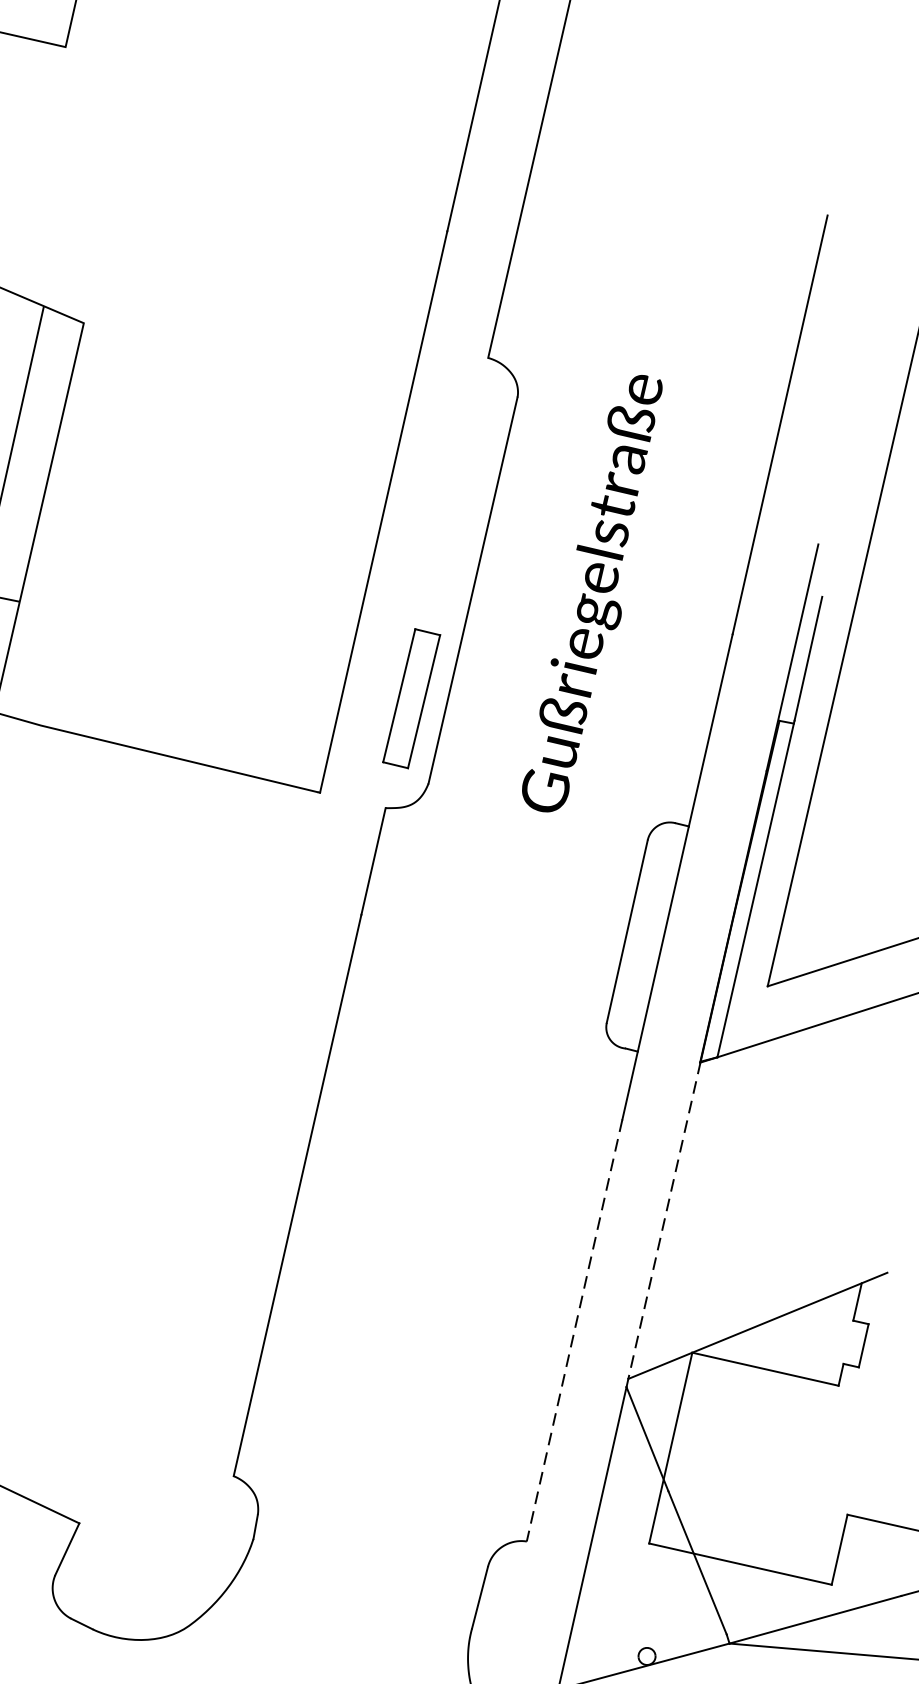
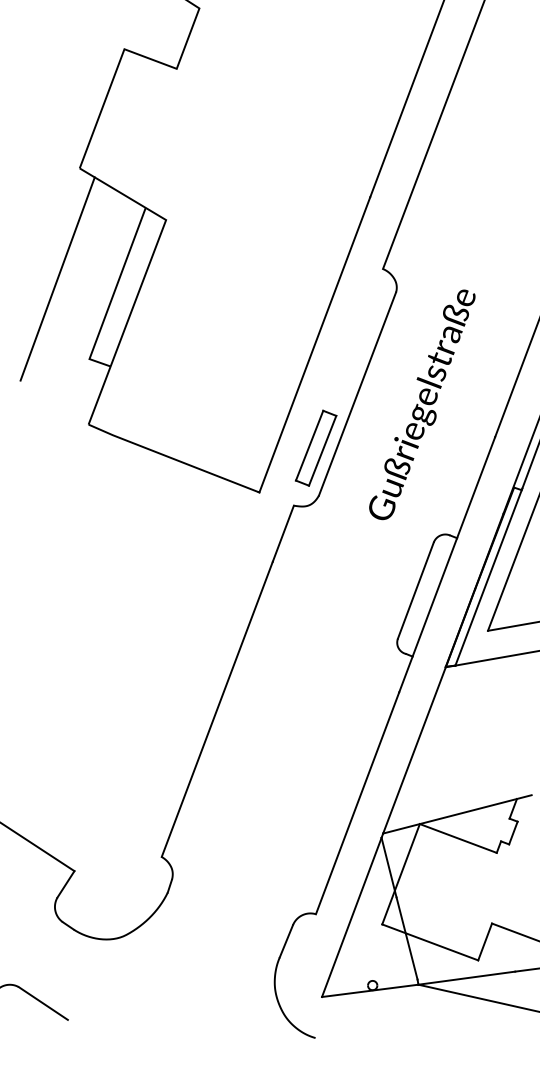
line: (664, 1220) -> (414, 750), dashed -> solid
line: (574, 1330) -> (357, 803), dashed -> solid

